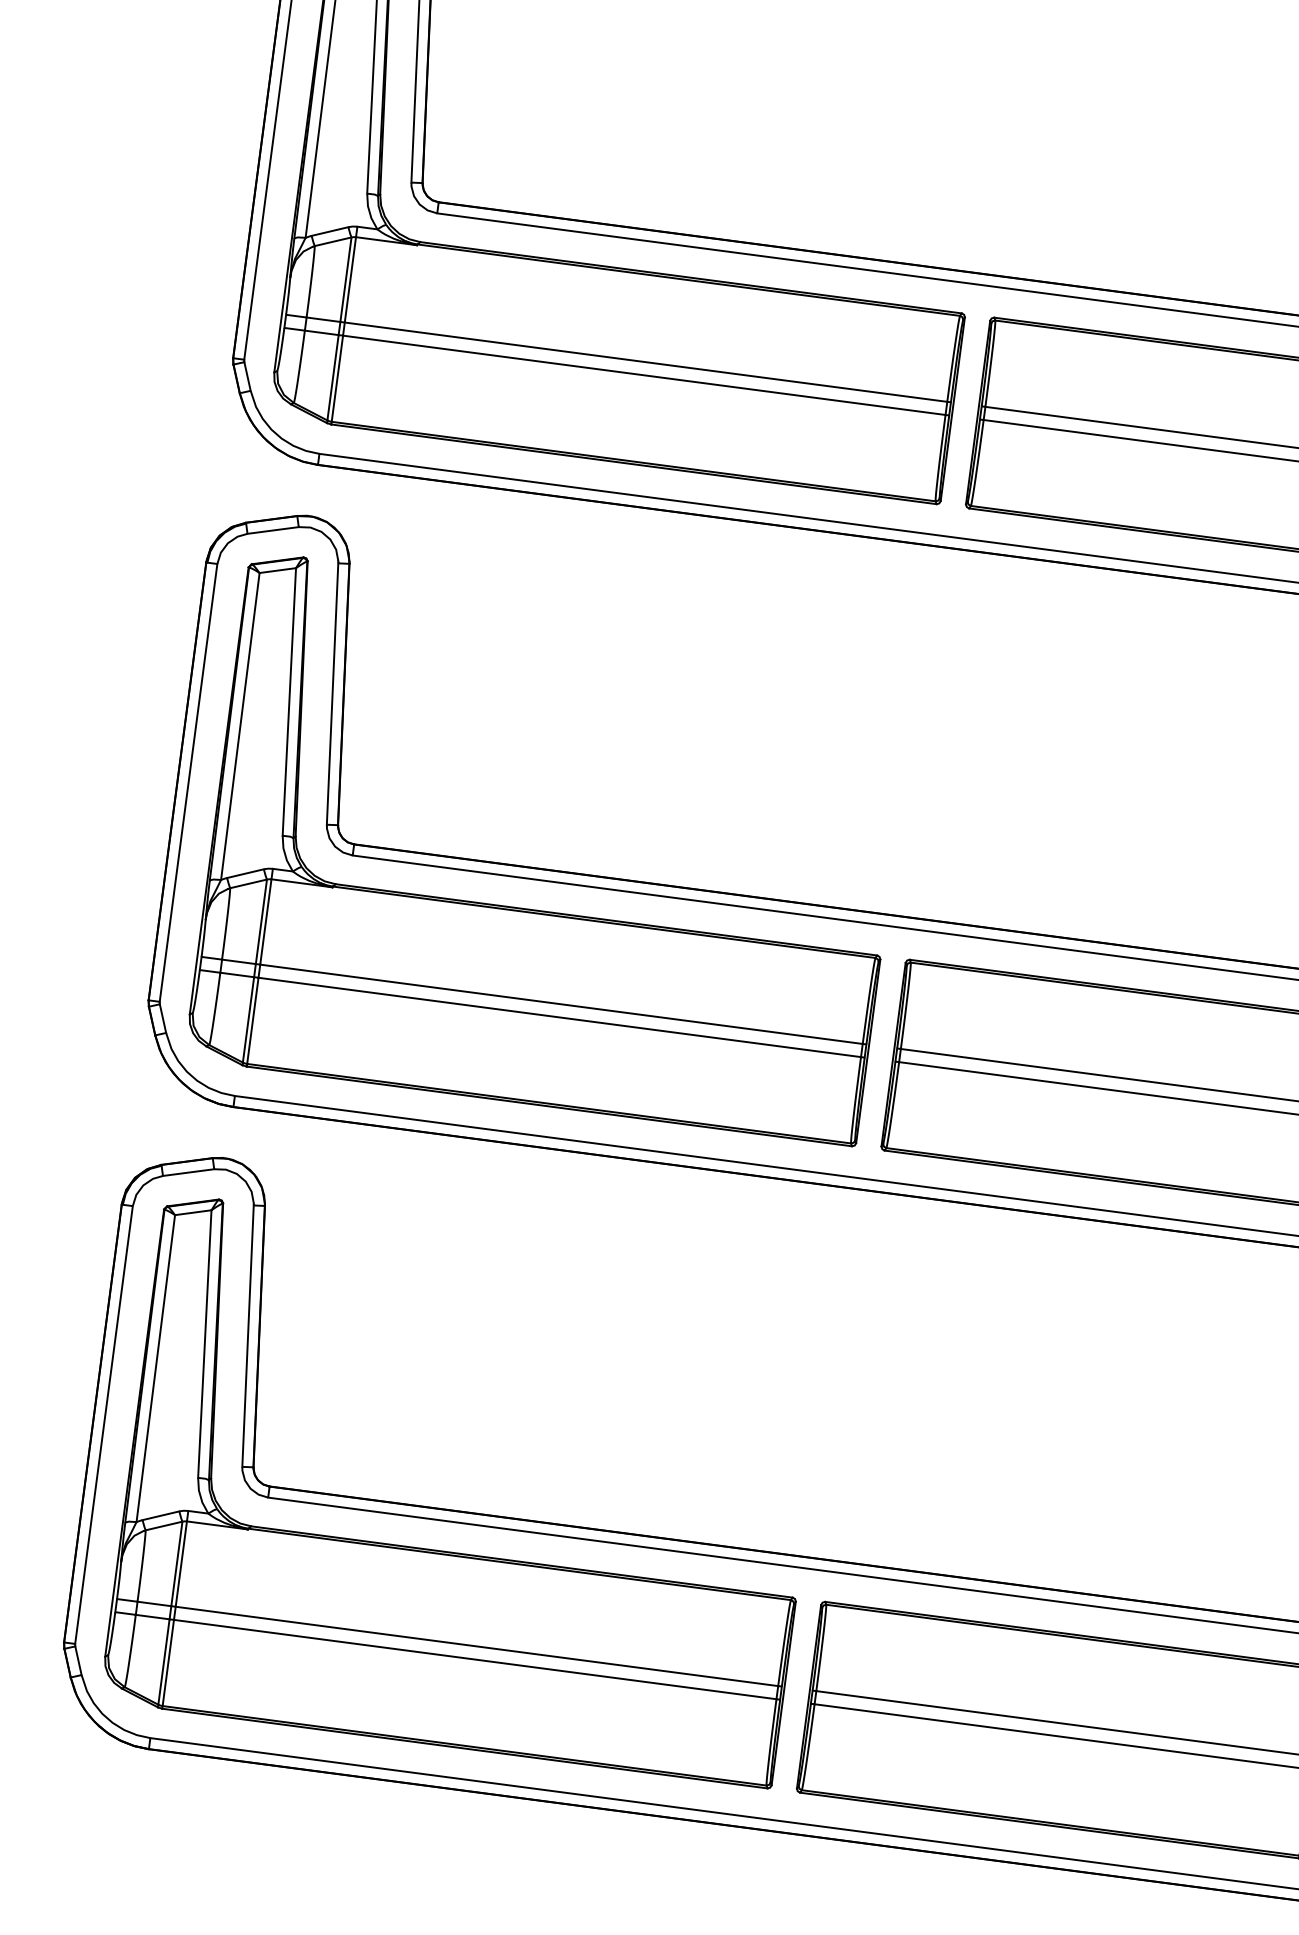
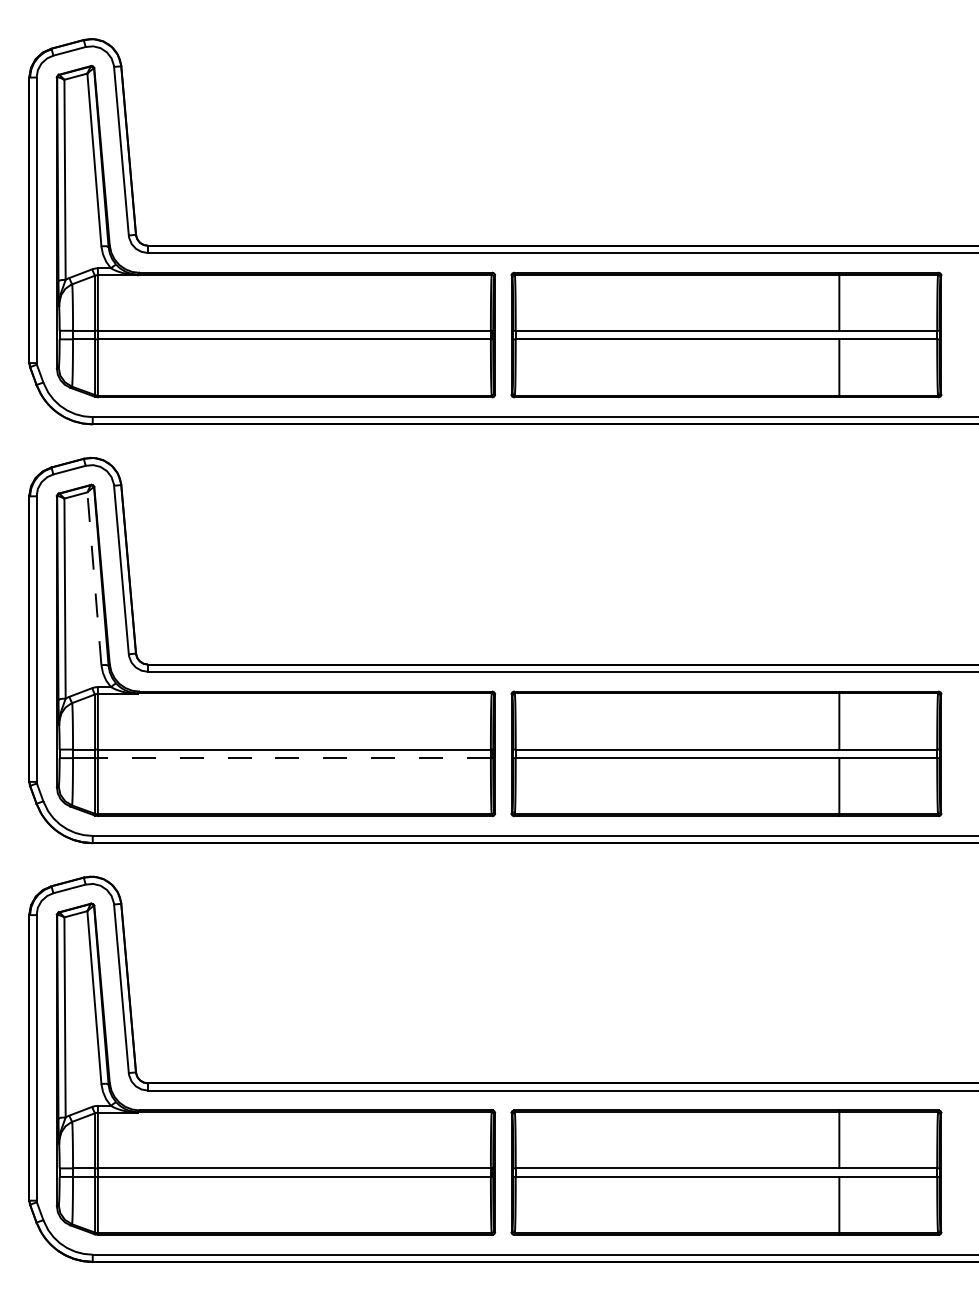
line: (289, 701) -> (94, 578), solid -> dashed
line: (558, 1017) -> (293, 758), solid -> dashed

